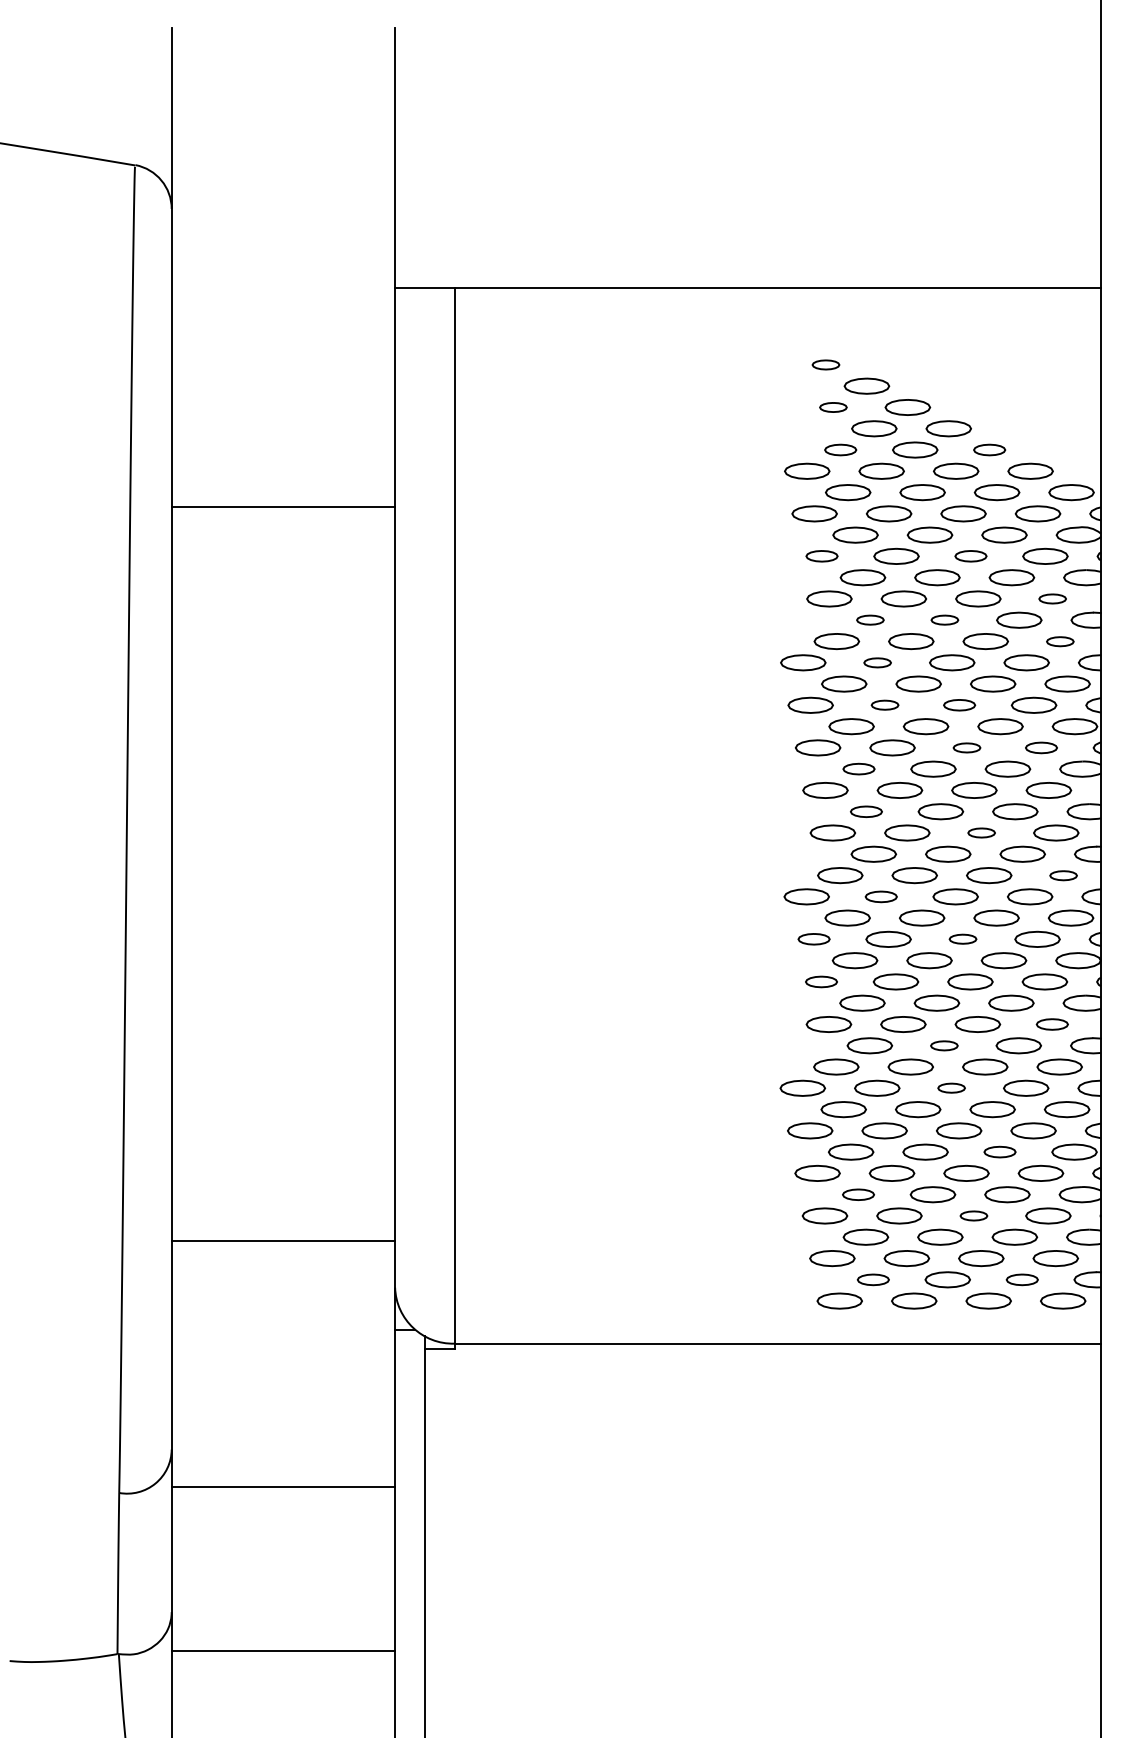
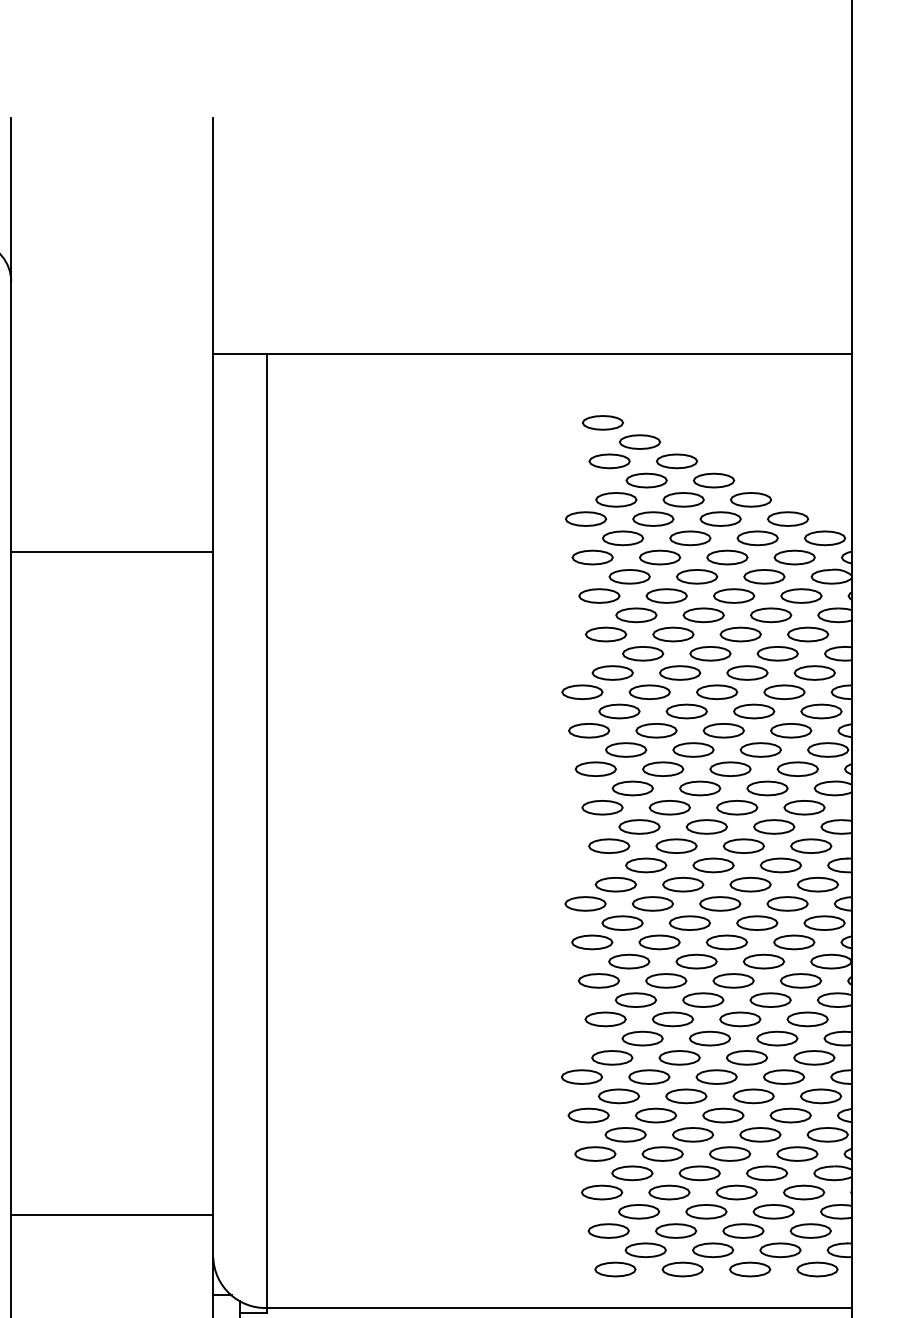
part: (825, 364) -> (602, 422), size x1.67
part: (833, 407) -> (609, 461), size x1.67
part: (840, 449) -> (616, 499), size x1.43
part: (989, 449) -> (750, 499), size x1.43
part: (821, 555) -> (598, 595), size x1.43
part: (970, 555) -> (733, 595), size x1.43
part: (1052, 598) -> (807, 634), size x1.67
part: (870, 619) -> (643, 653), size x1.67
part: (944, 619) -> (710, 653), size x1.67
part: (1060, 641) -> (815, 673), size x1.67
part: (877, 662) -> (649, 691), size x1.67
part: (884, 704) -> (655, 729), size x1.67
part: (959, 704) -> (723, 729), size x1.43
part: (966, 747) -> (730, 768), size x1.67
part: (1041, 747) -> (797, 768), size x1.43
part: (858, 768) -> (632, 787), size x1.43
part: (866, 811) -> (639, 826), size x1.43
part: (981, 832) -> (743, 845), size x1.67
part: (1063, 875) -> (817, 884), size x1.67
part: (881, 896) -> (653, 903), size x1.43
part: (813, 938) -> (591, 941), size x1.43
part: (962, 938) -> (726, 941), size x1.67
part: (821, 981) -> (598, 980), size x1.43
part: (1052, 1024) -> (807, 1019), size x1.43
part: (944, 1045) -> (710, 1038), size x1.67
part: (951, 1087) -> (716, 1076), size x1.67
part: (999, 1151) -> (759, 1134), size x1.43
part: (858, 1194) -> (632, 1173), size x1.43
part: (973, 1215) -> (736, 1192), size x1.67
part: (873, 1279) -> (645, 1250), size x1.43
part: (1022, 1279) -> (780, 1250), size x1.43

